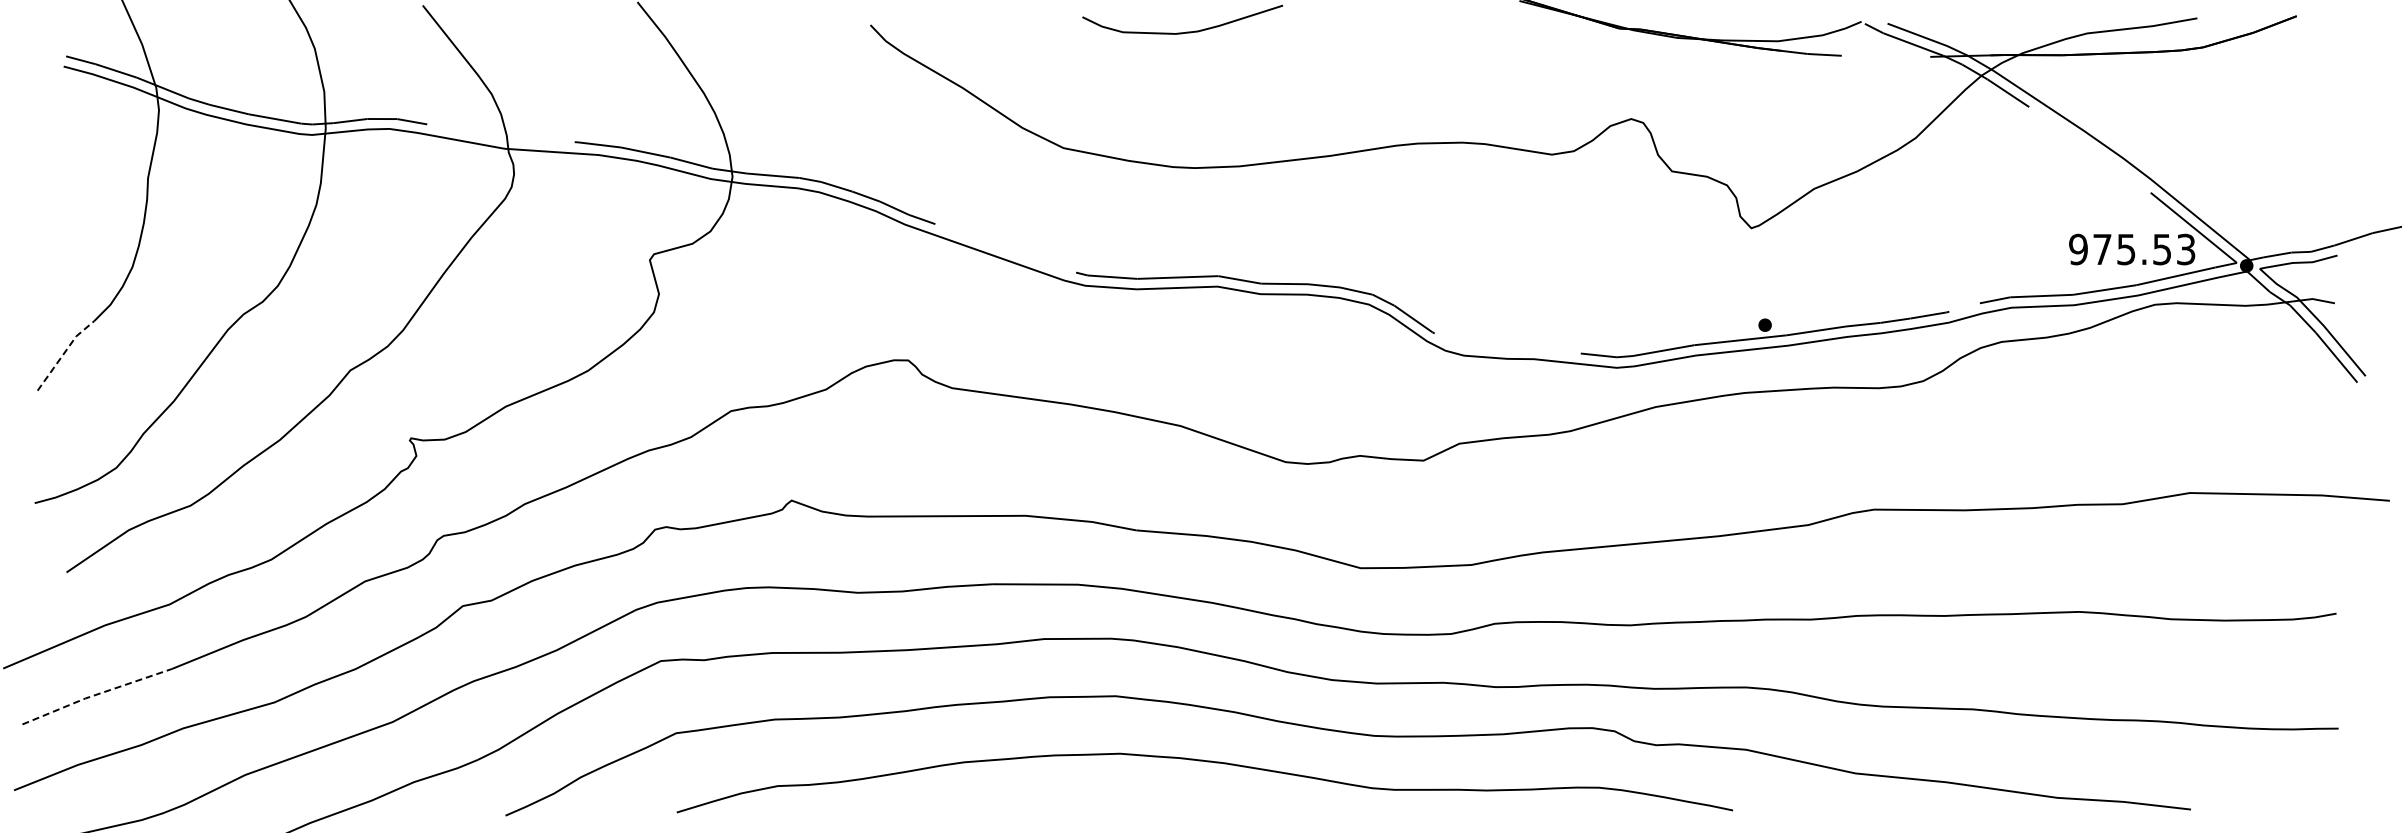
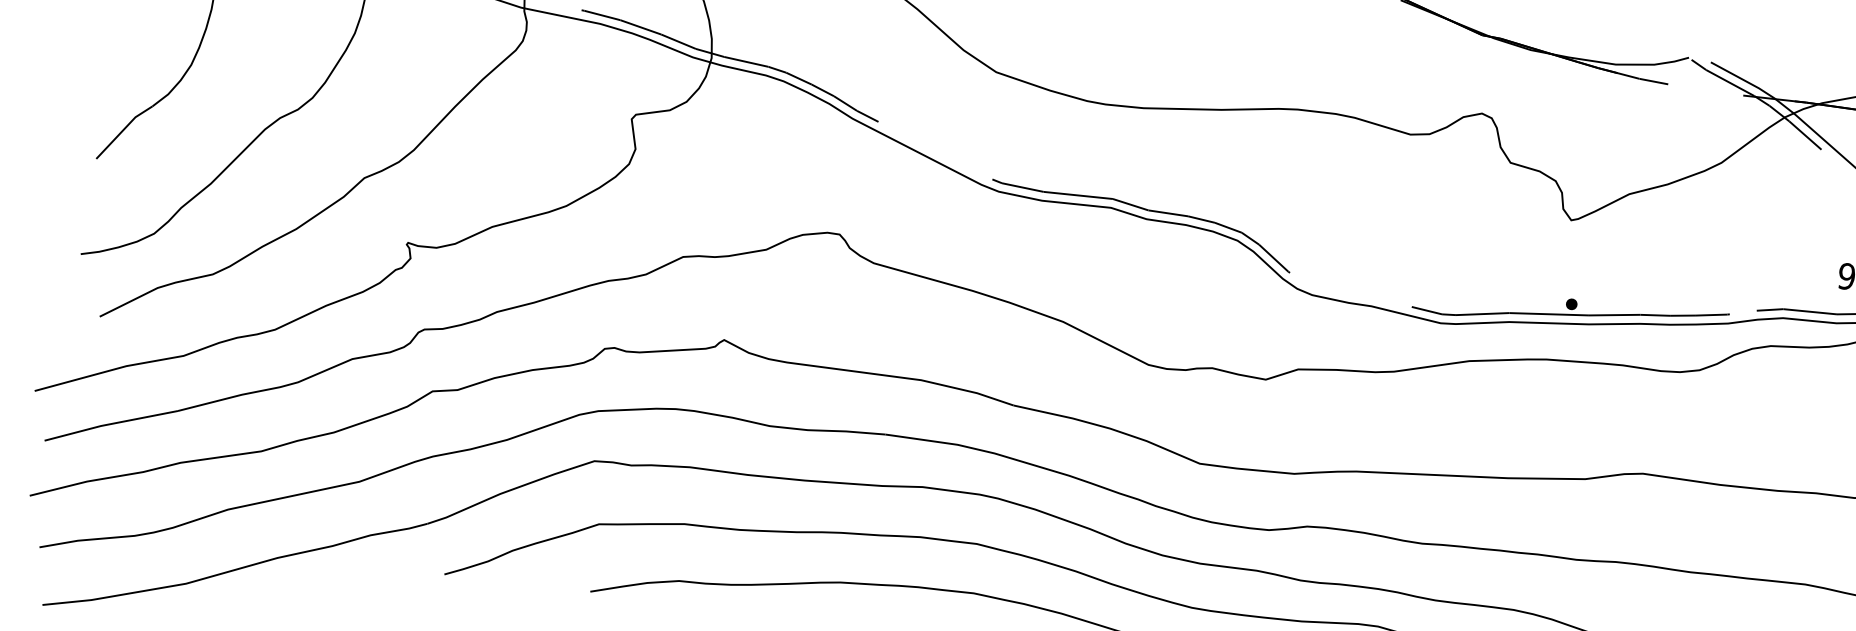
line: (64, 353) -> (123, 130), dashed -> solid
line: (95, 695) -> (110, 424), dashed -> solid

